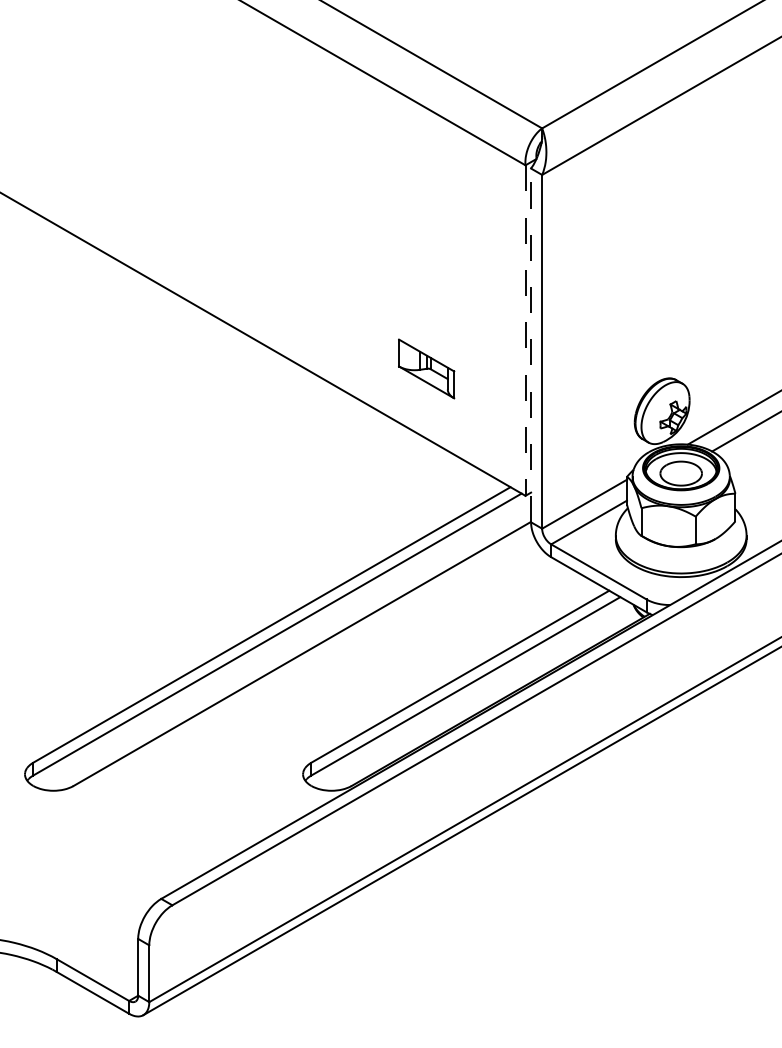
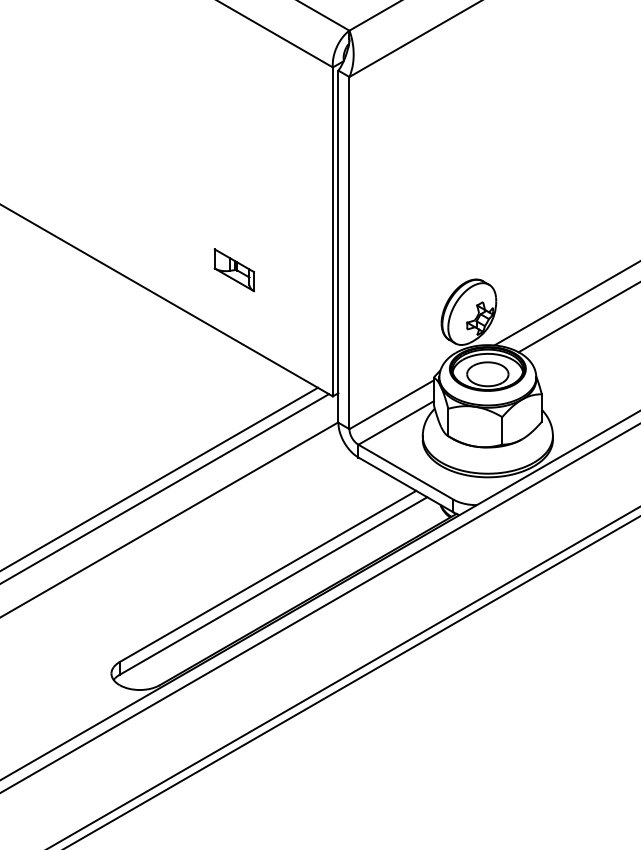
line: (525, 331) -> (332, 232), dashed -> solid
line: (531, 345) -> (338, 246), dashed -> solid
part: (426, 369) -> (234, 270), size x0.71

